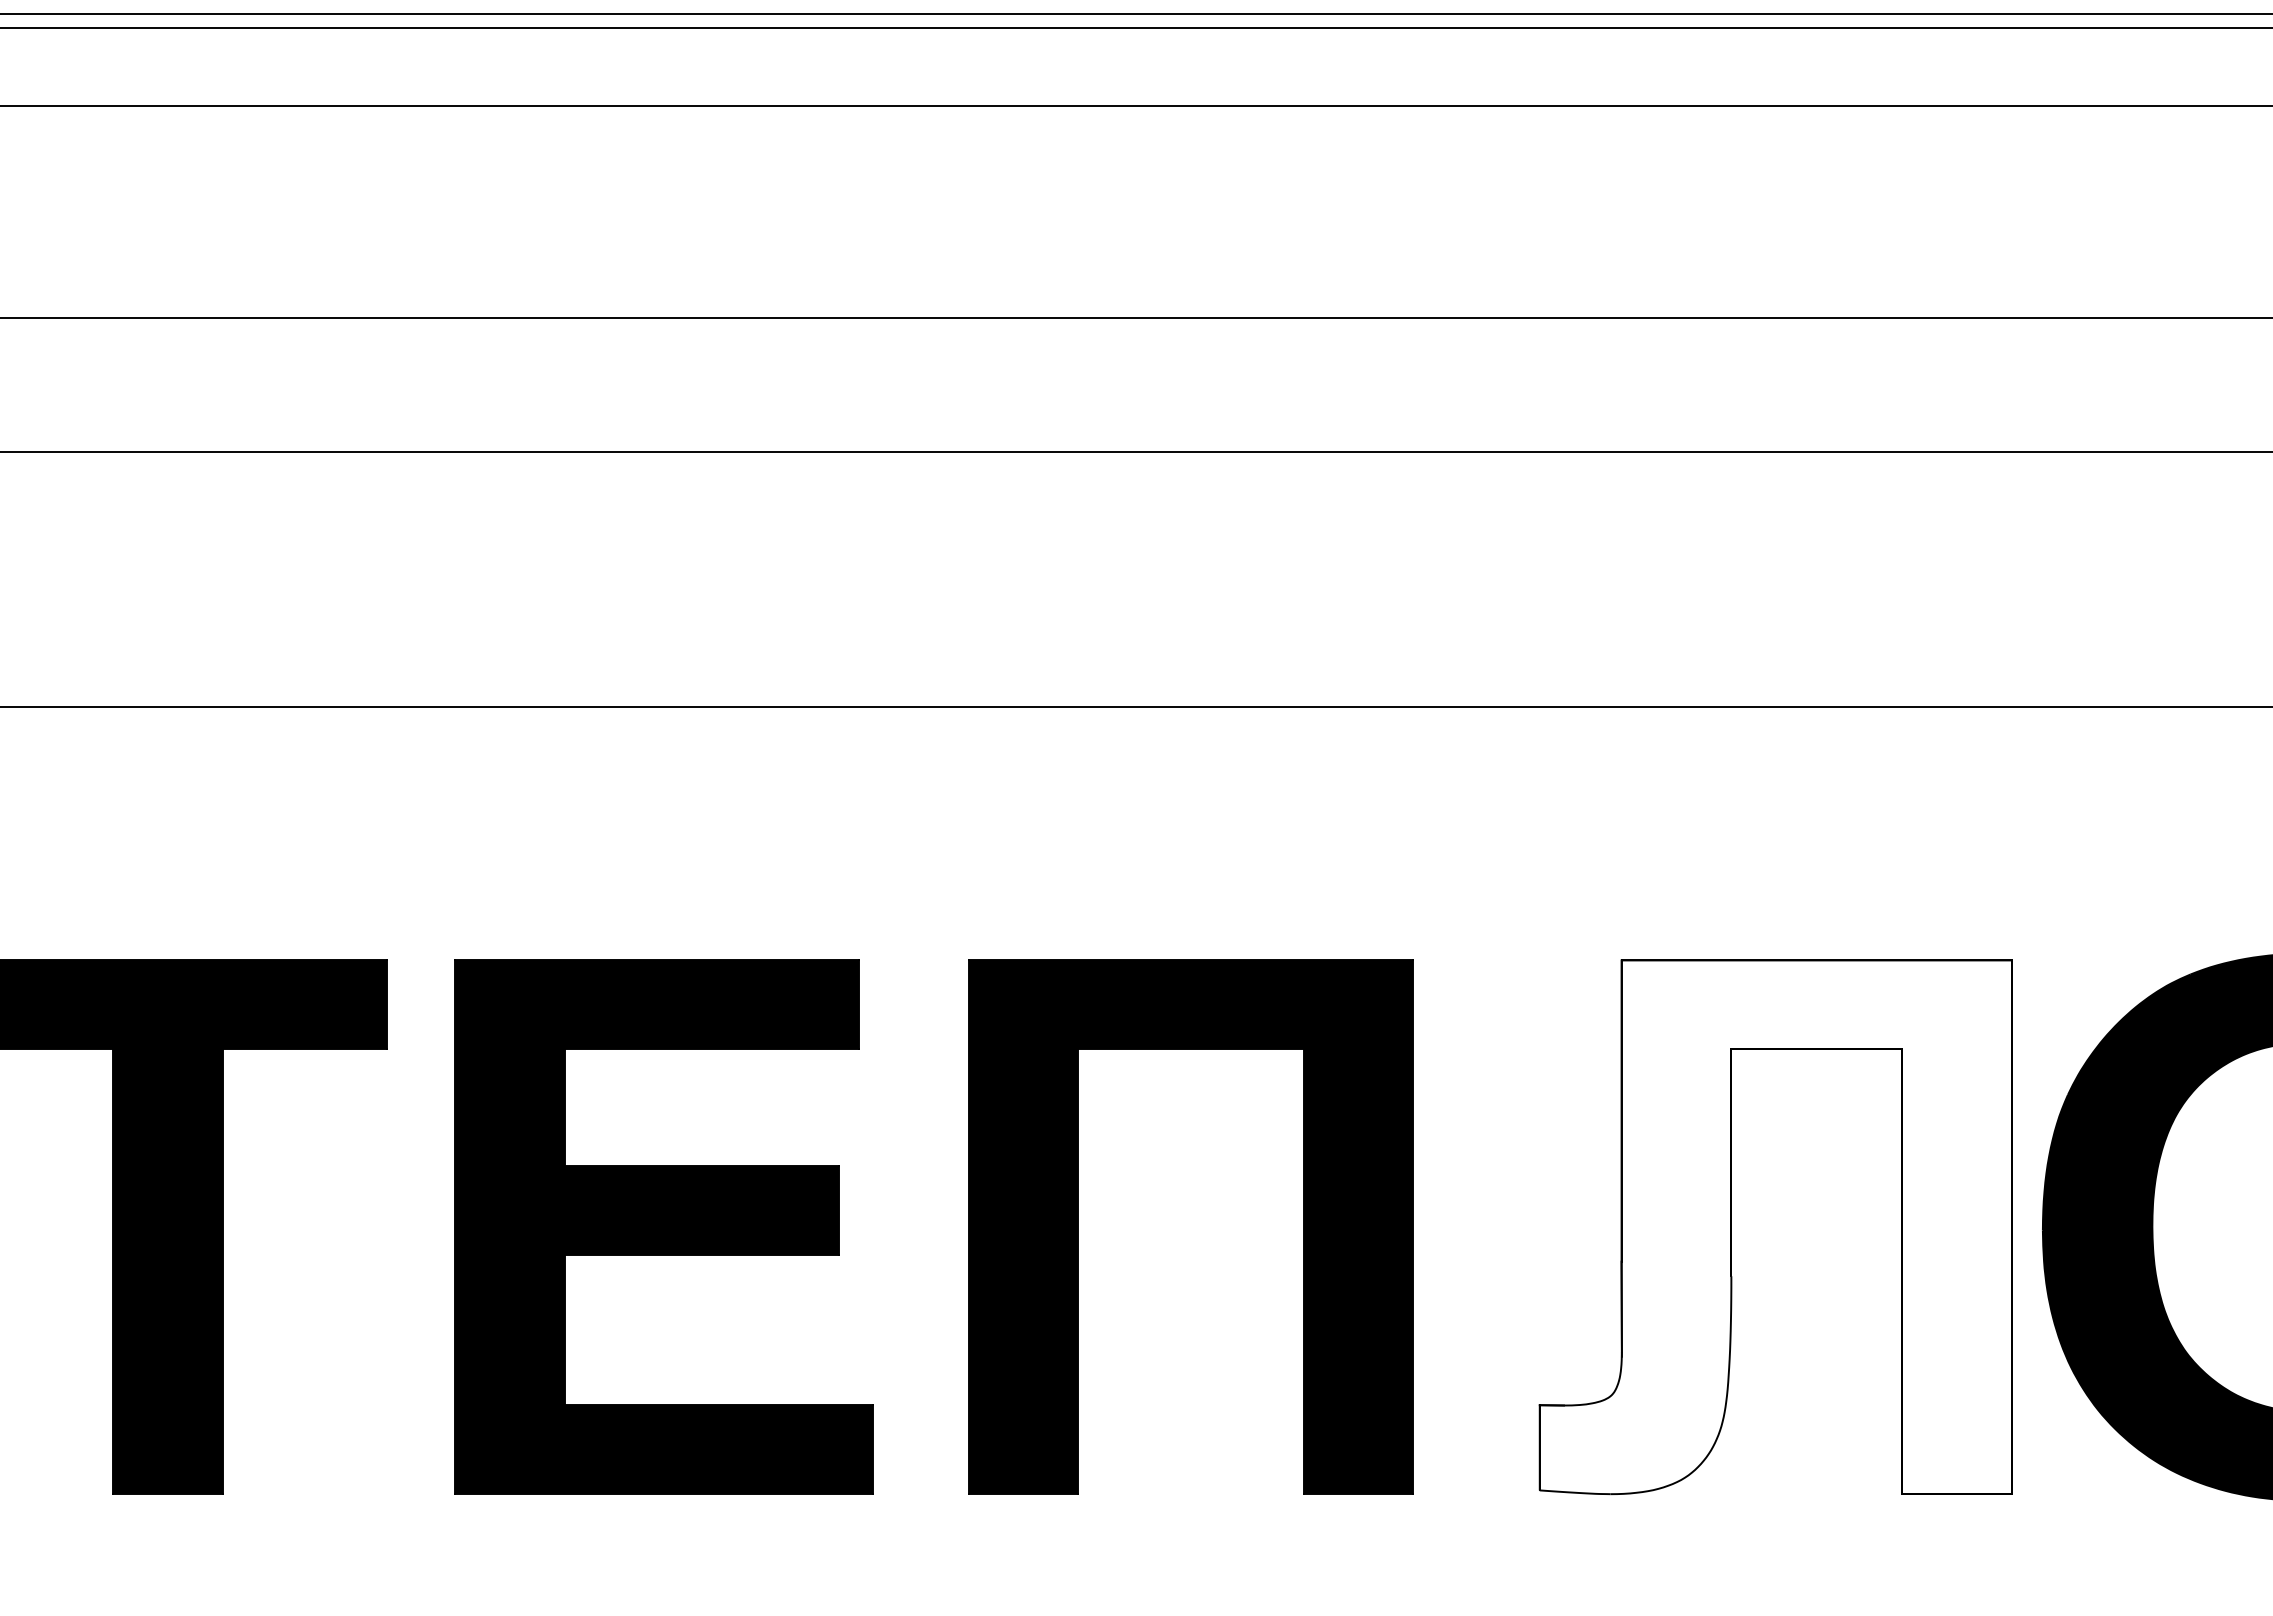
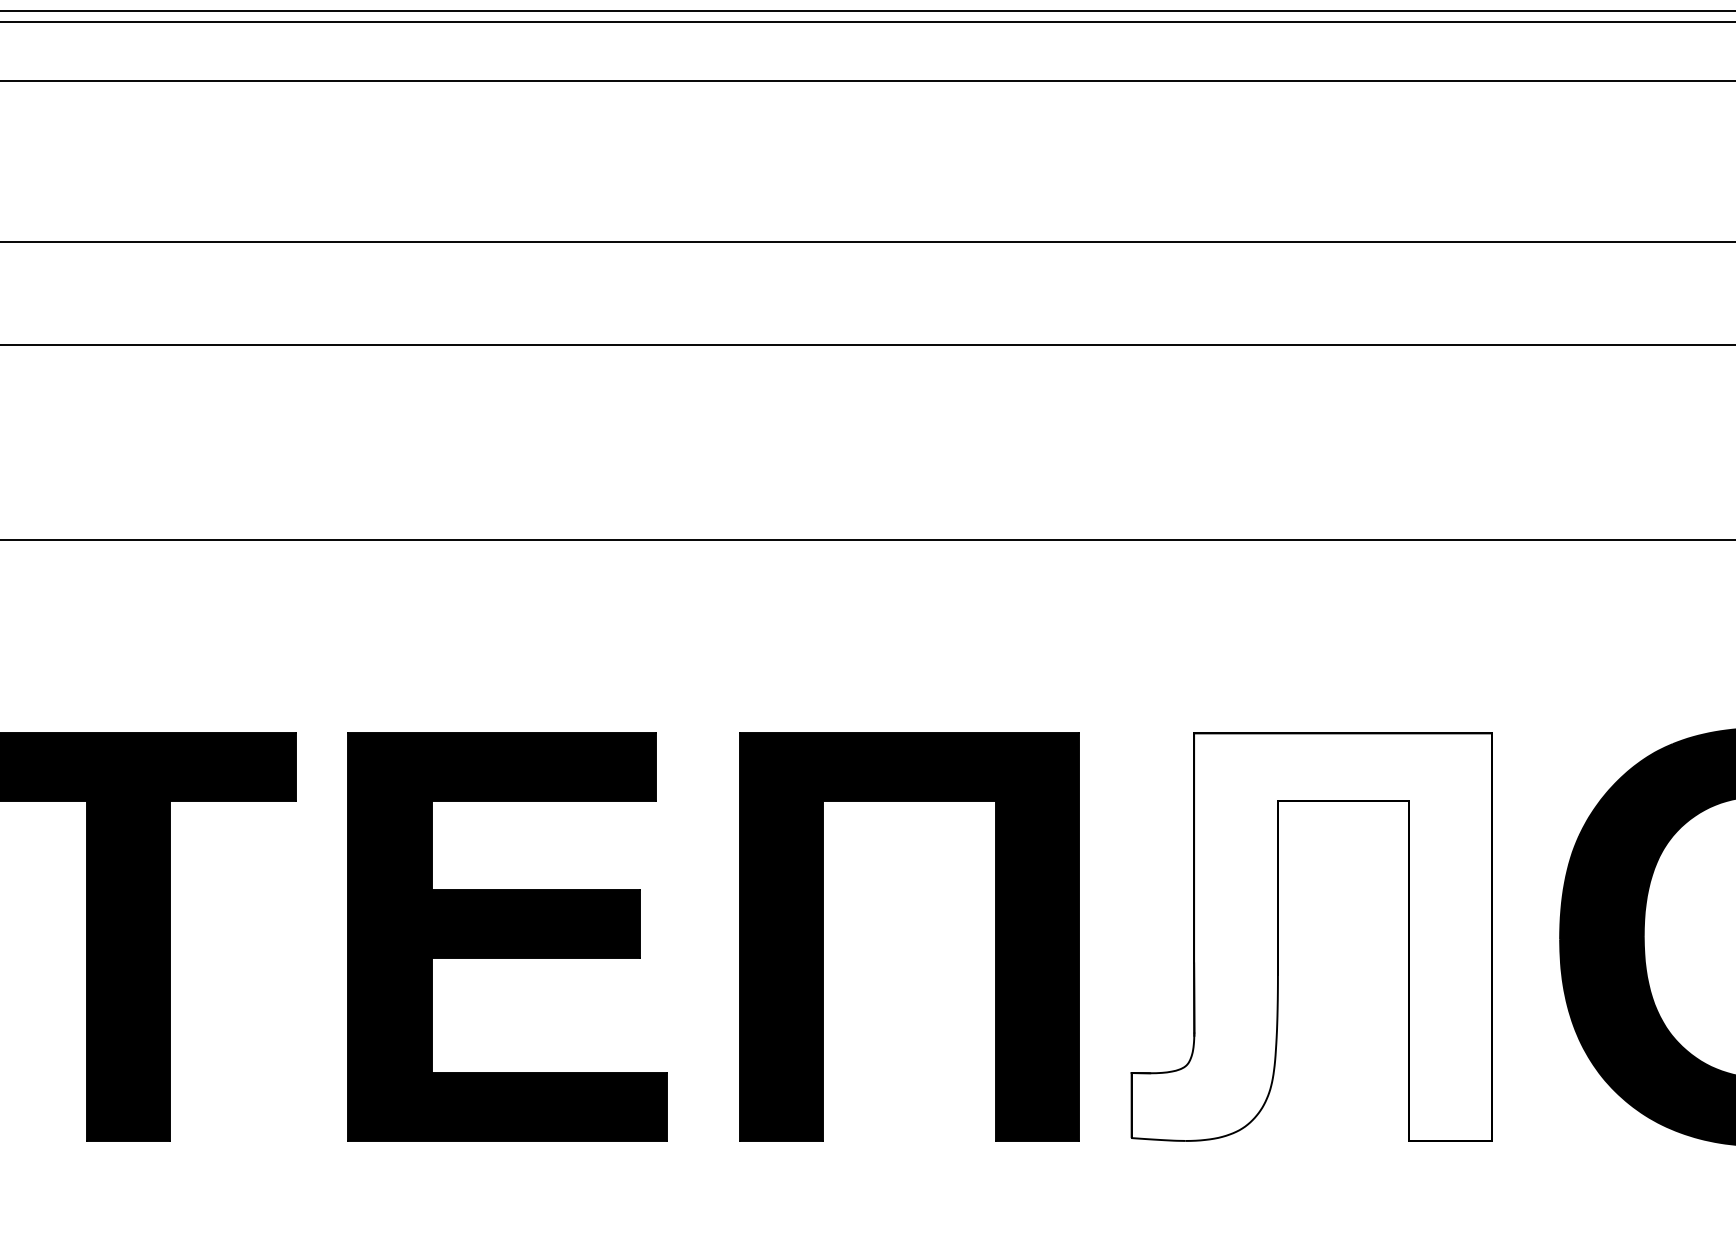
part: (1731, 1227) -> (1278, 937), moved

